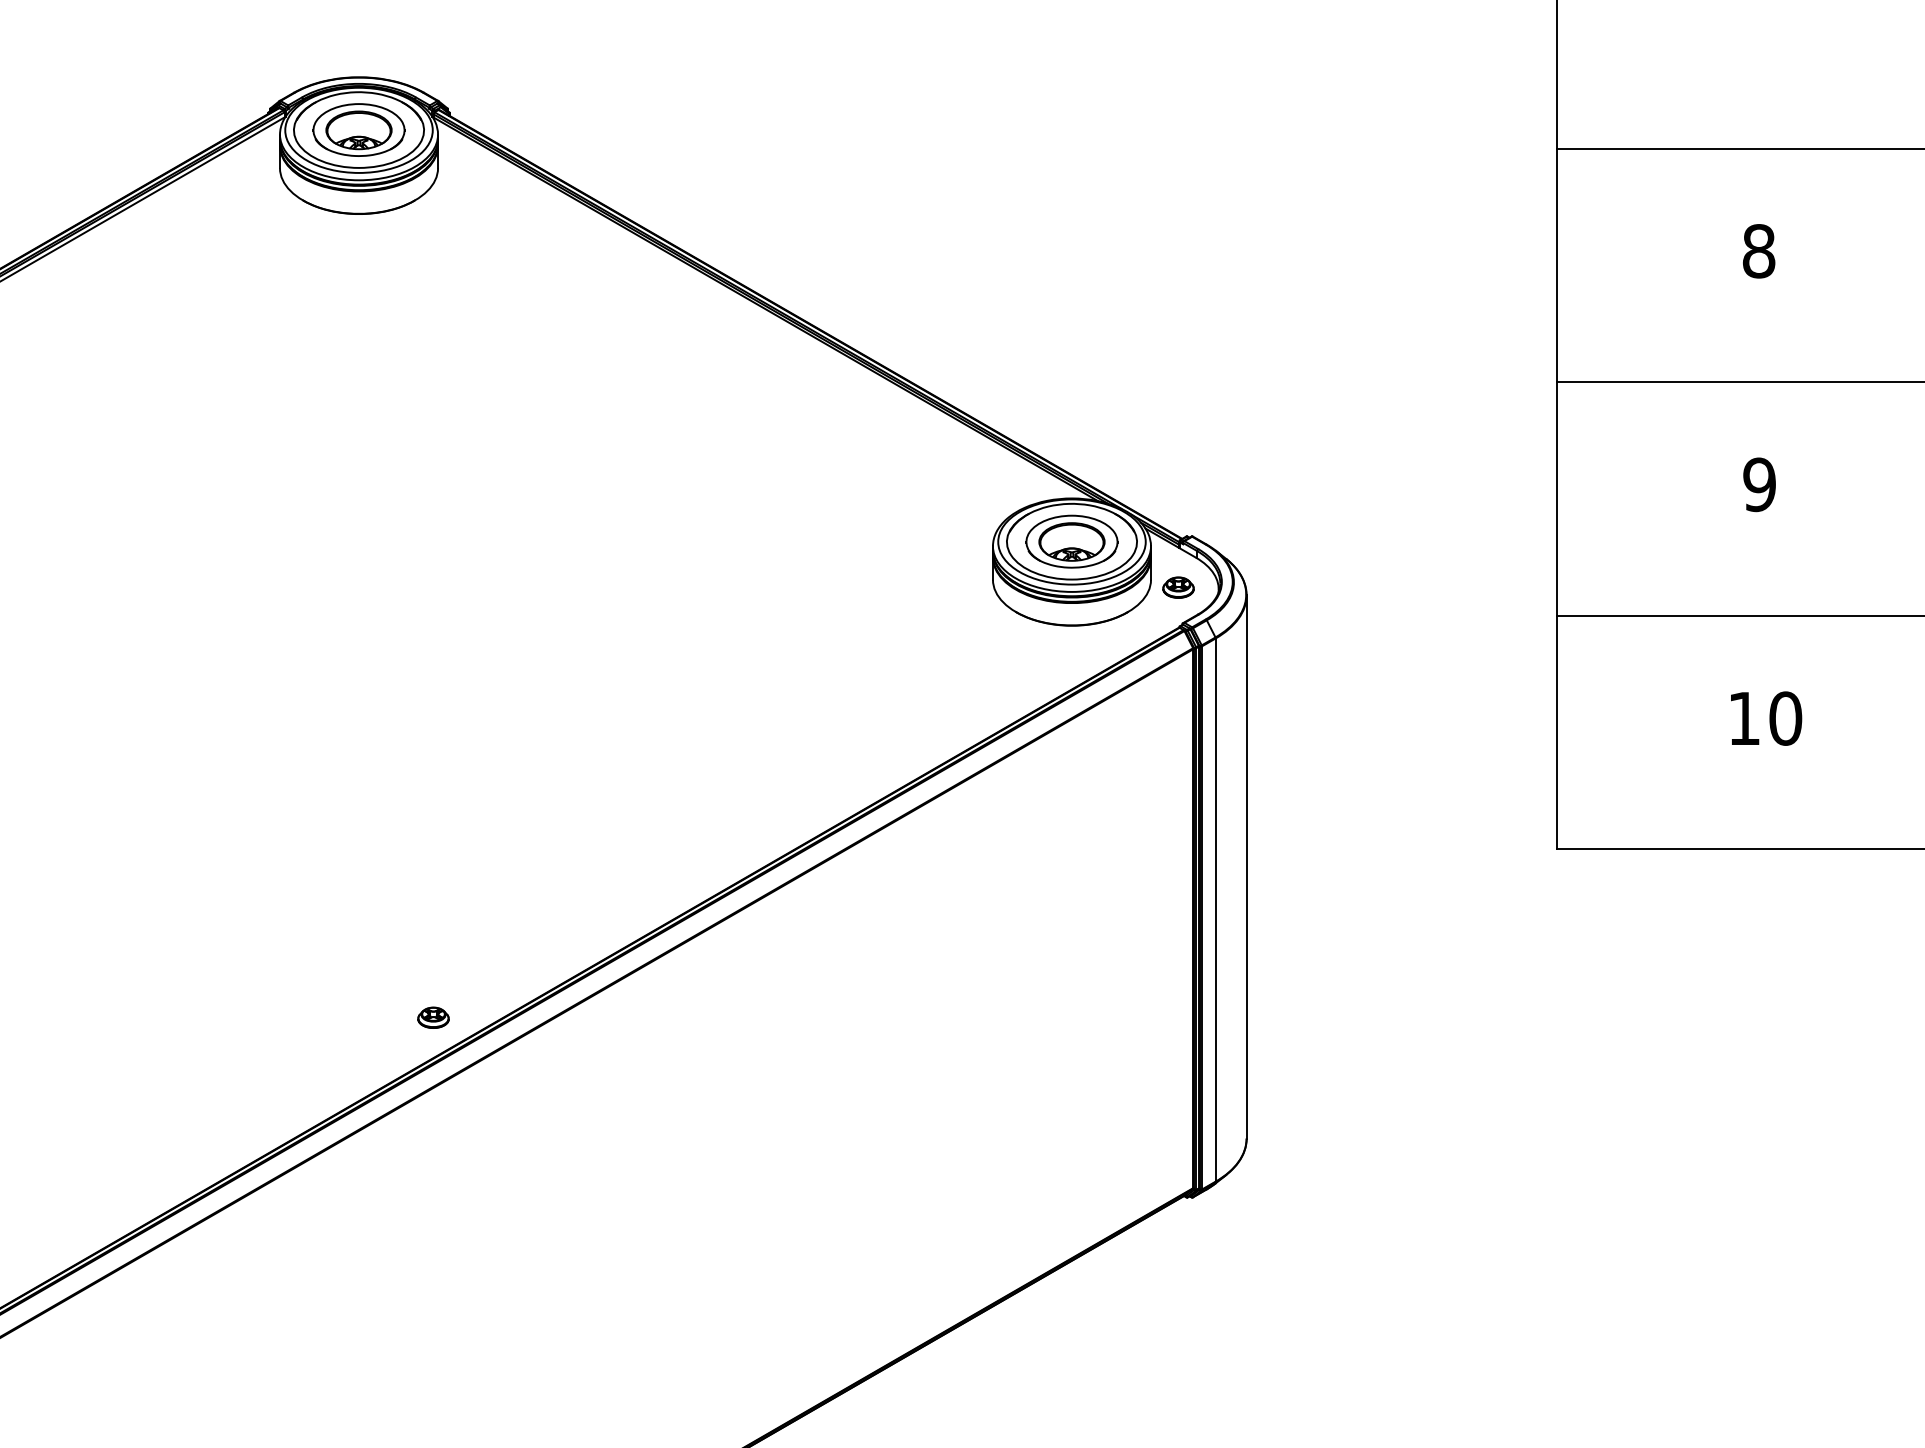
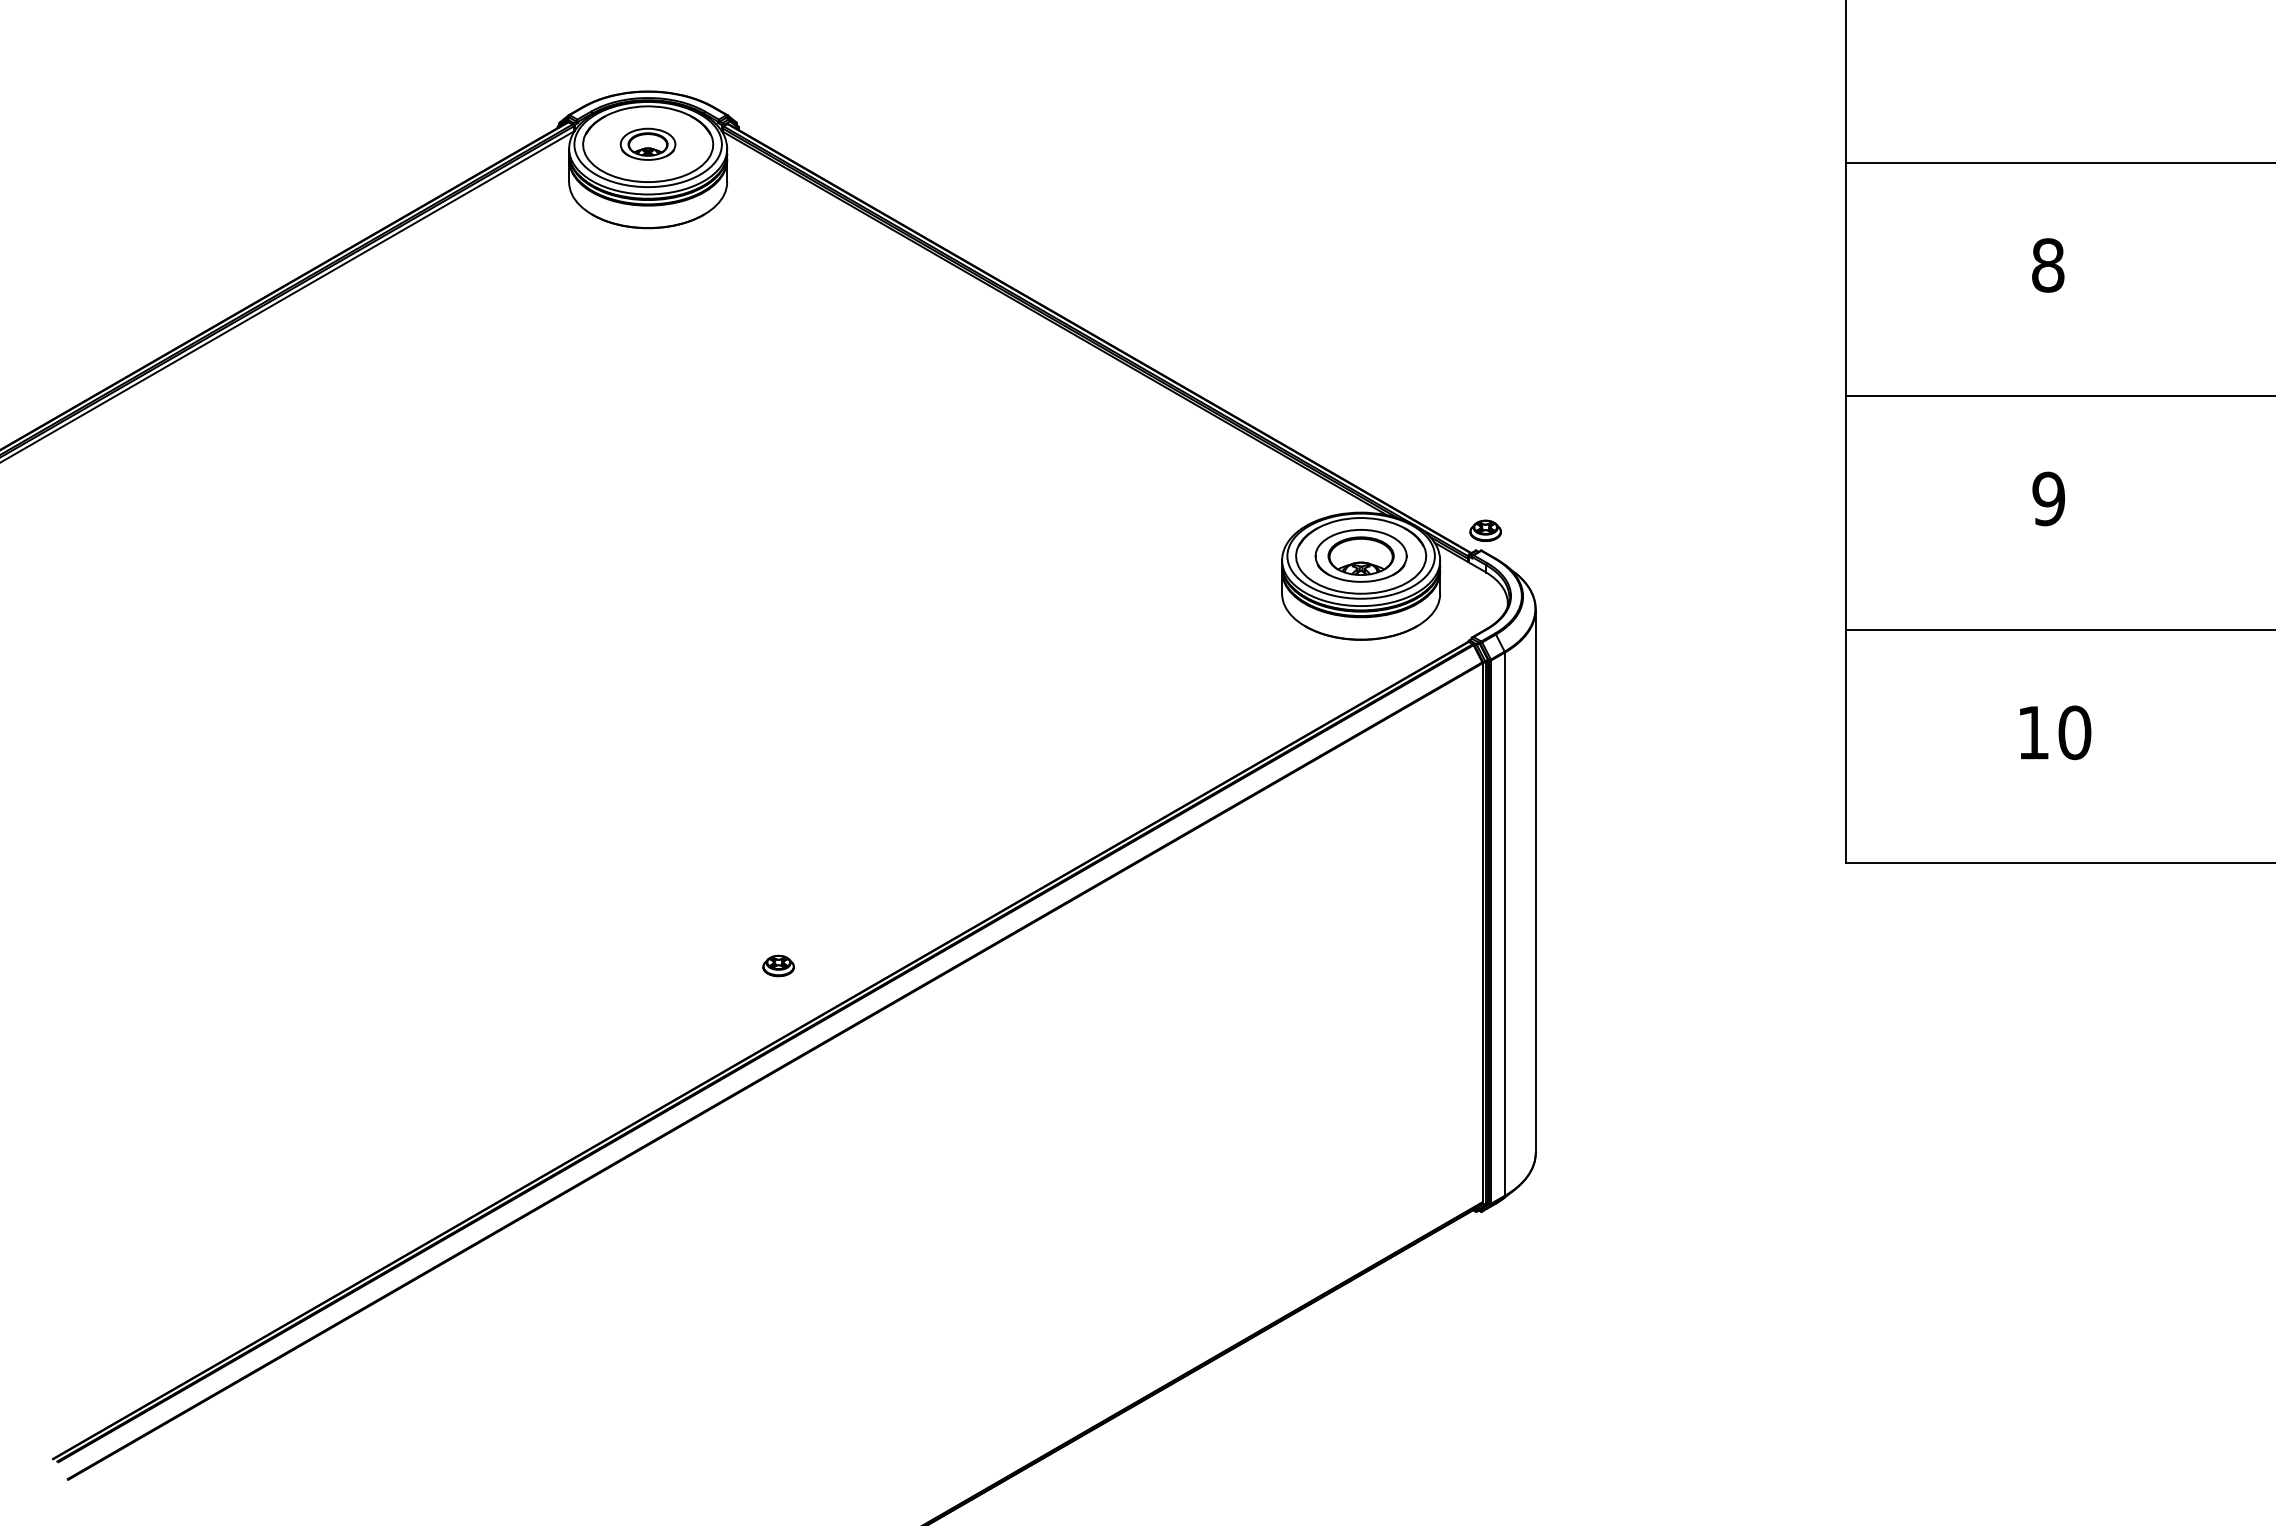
part: (358, 130) -> (647, 144), size x0.6
part: (1178, 587) -> (1485, 530), moved
part: (433, 1017) -> (778, 965), moved

